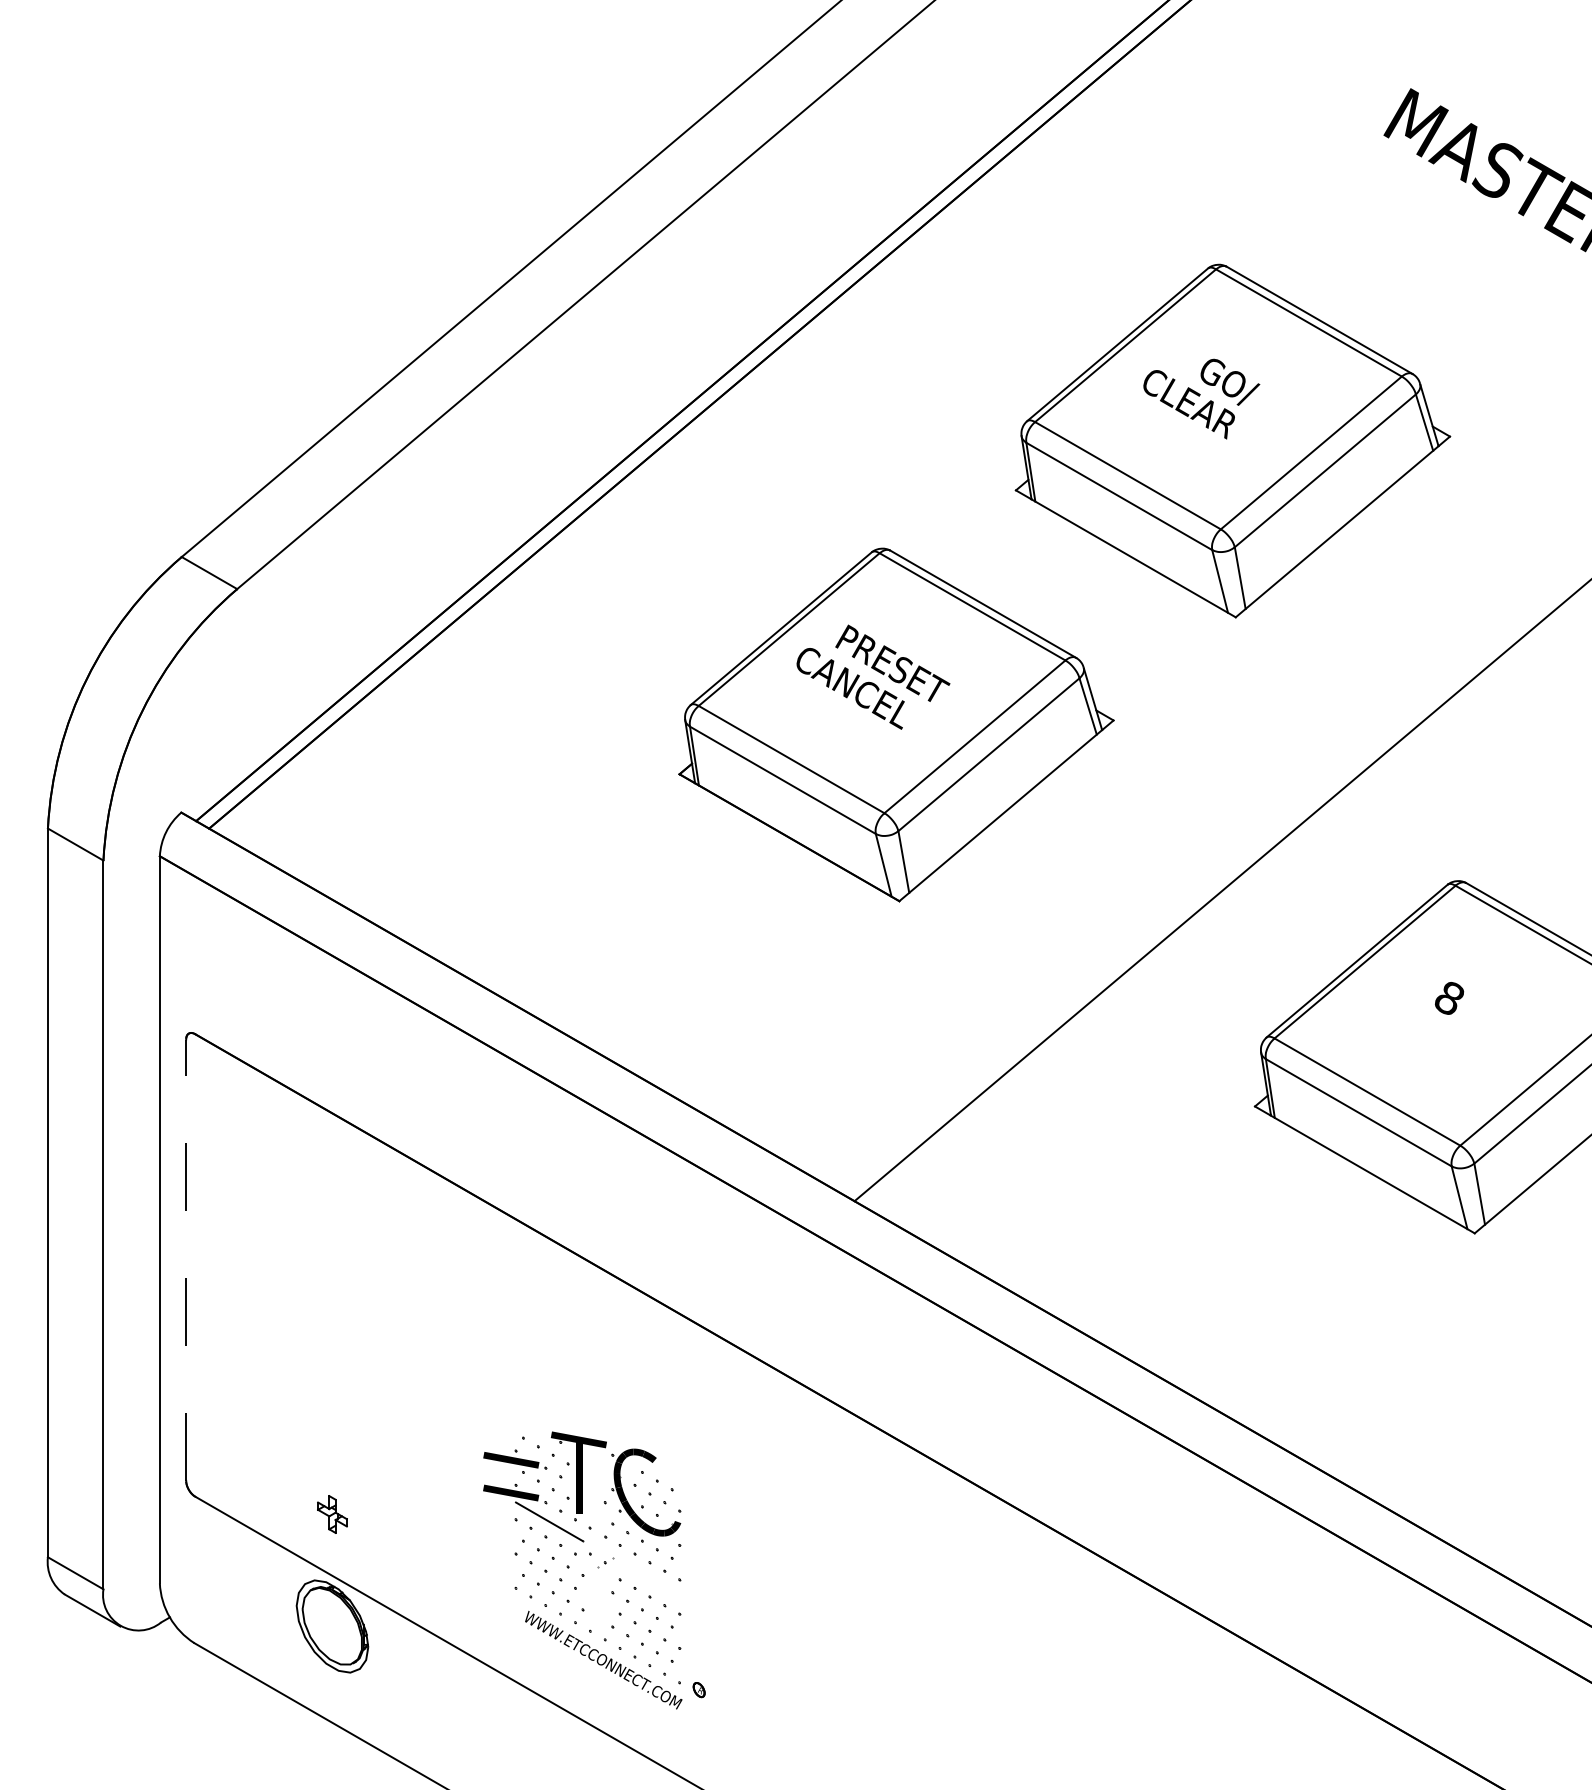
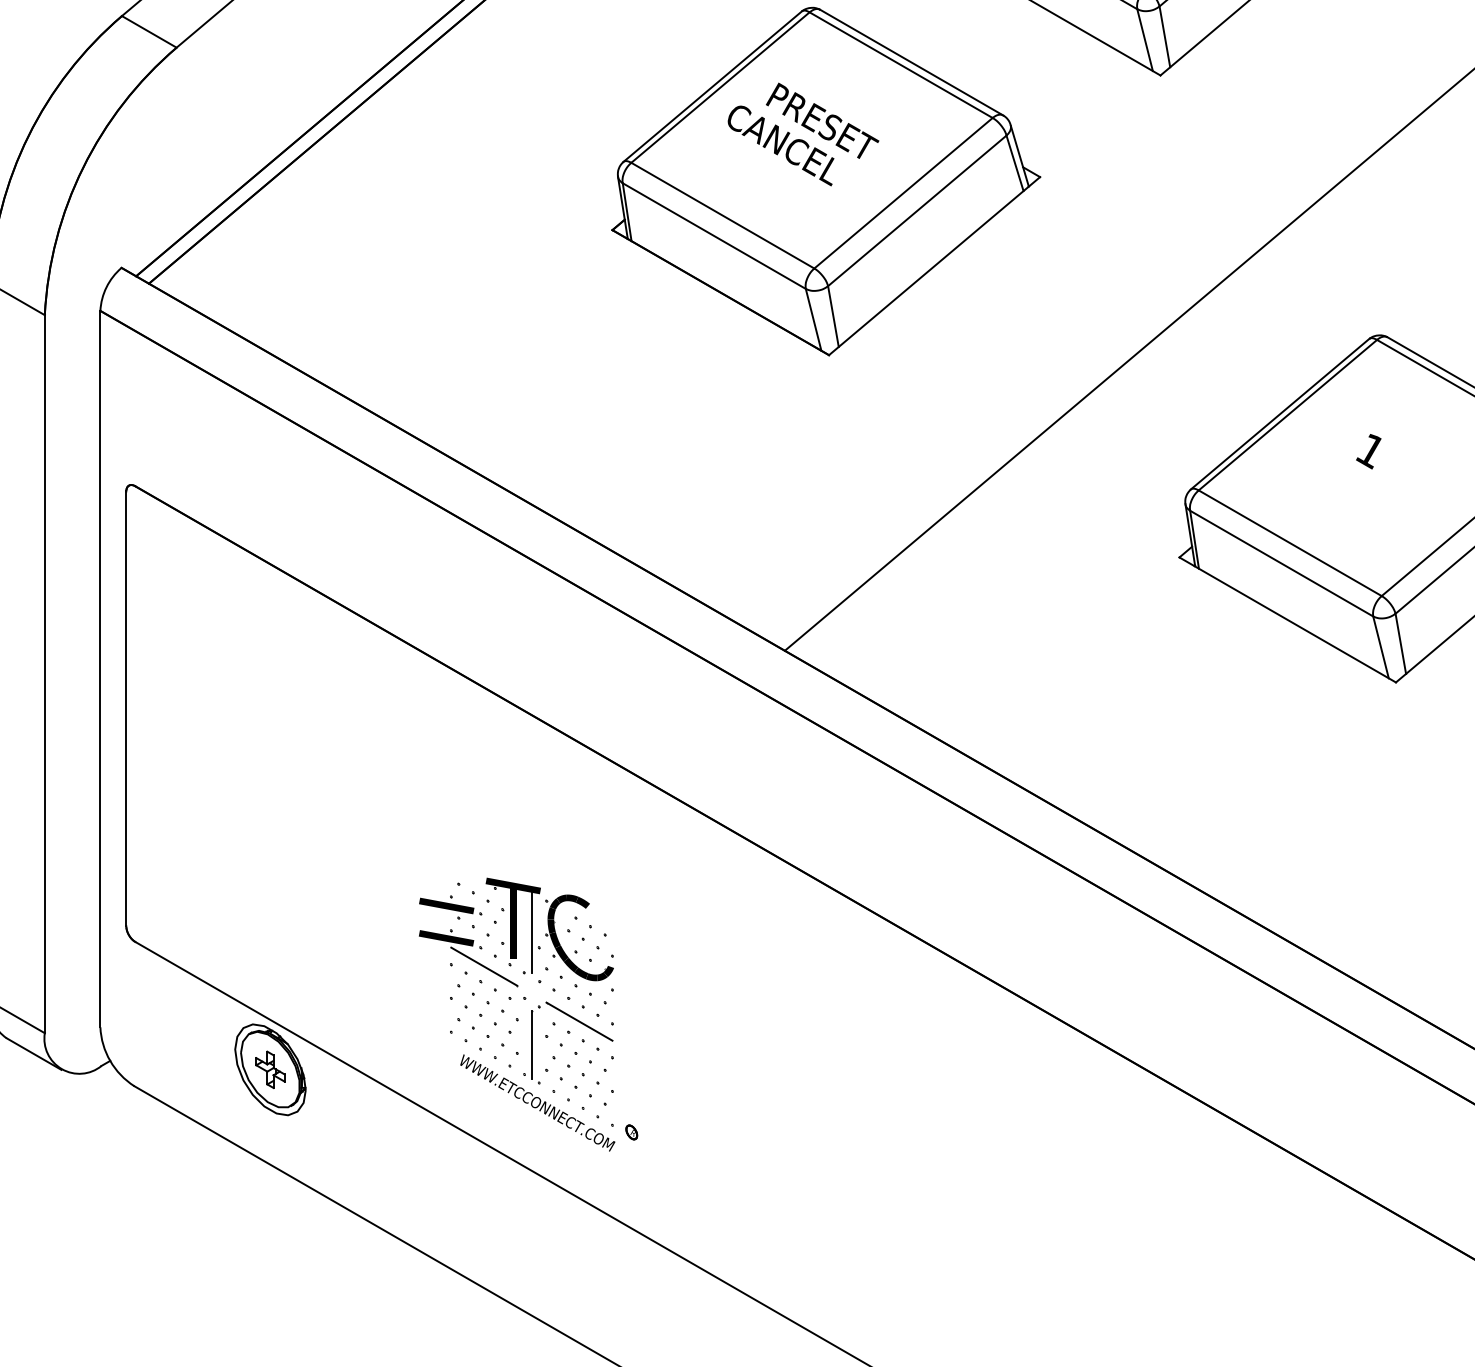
text: (1449, 999) -> (1371, 452), 8 -> 1
line: (186, 1260) -> (126, 709), dashed -> solid
line: (597, 1487) -> (531, 932), added
part: (332, 1514) -> (270, 1069), moved
line: (645, 1577) -> (578, 1021), added
line: (597, 1600) -> (531, 1044), added

